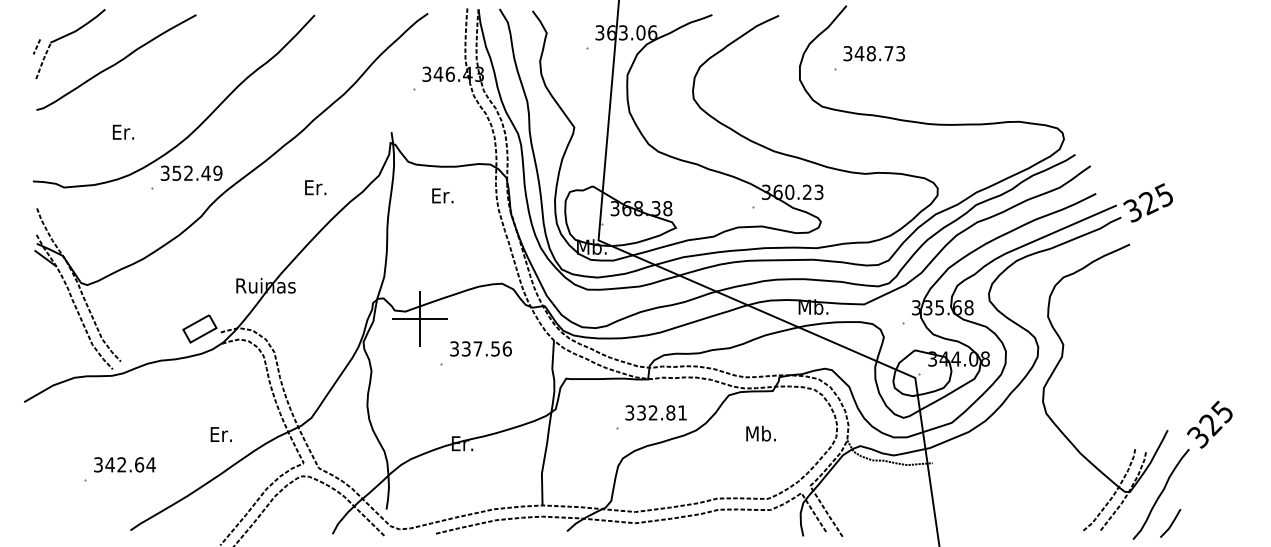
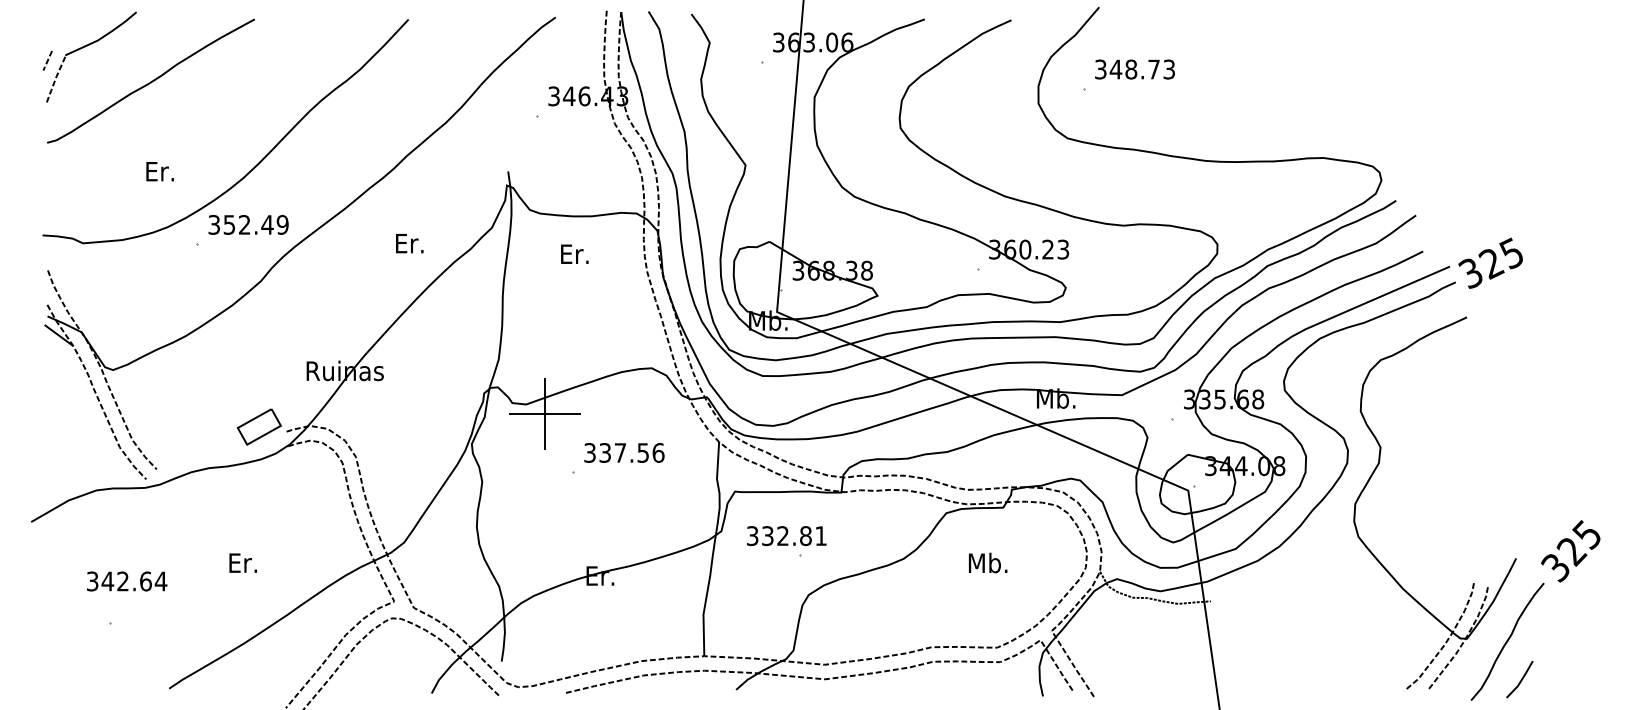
text: (655, 413) -> (786, 536), moved
text: (220, 434) -> (242, 562), moved
text: (125, 464) -> (127, 581), moved

